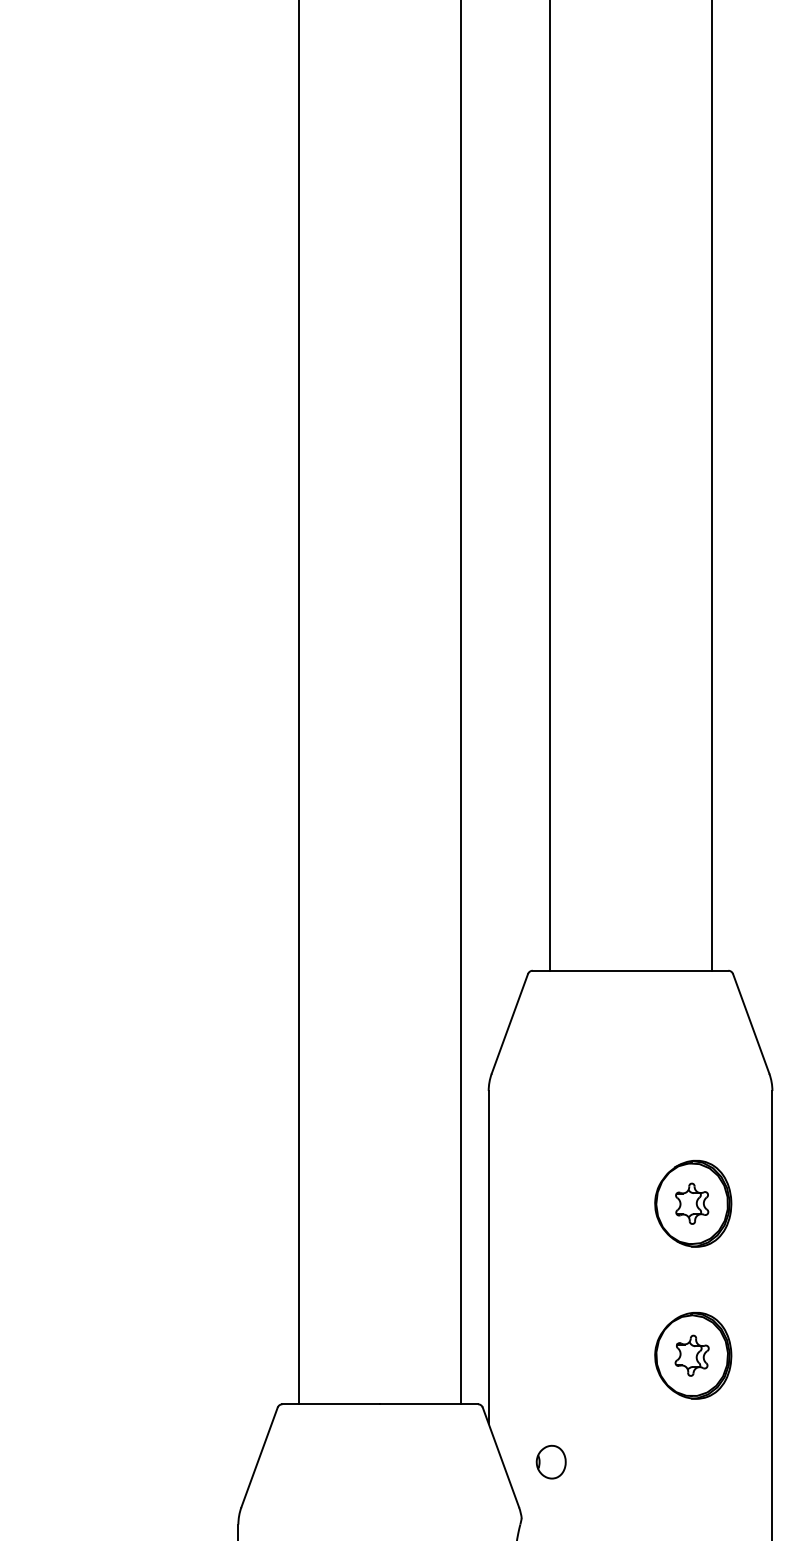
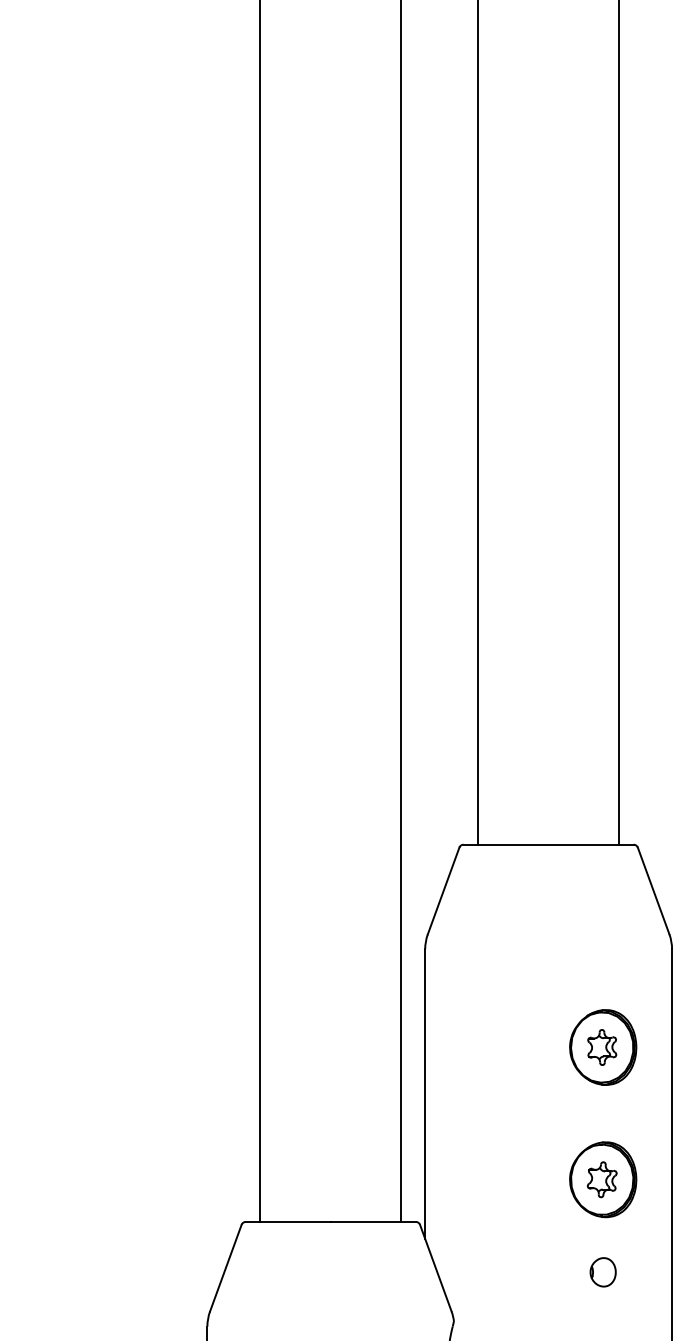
part: (550, 1461) -> (602, 1271), moved

